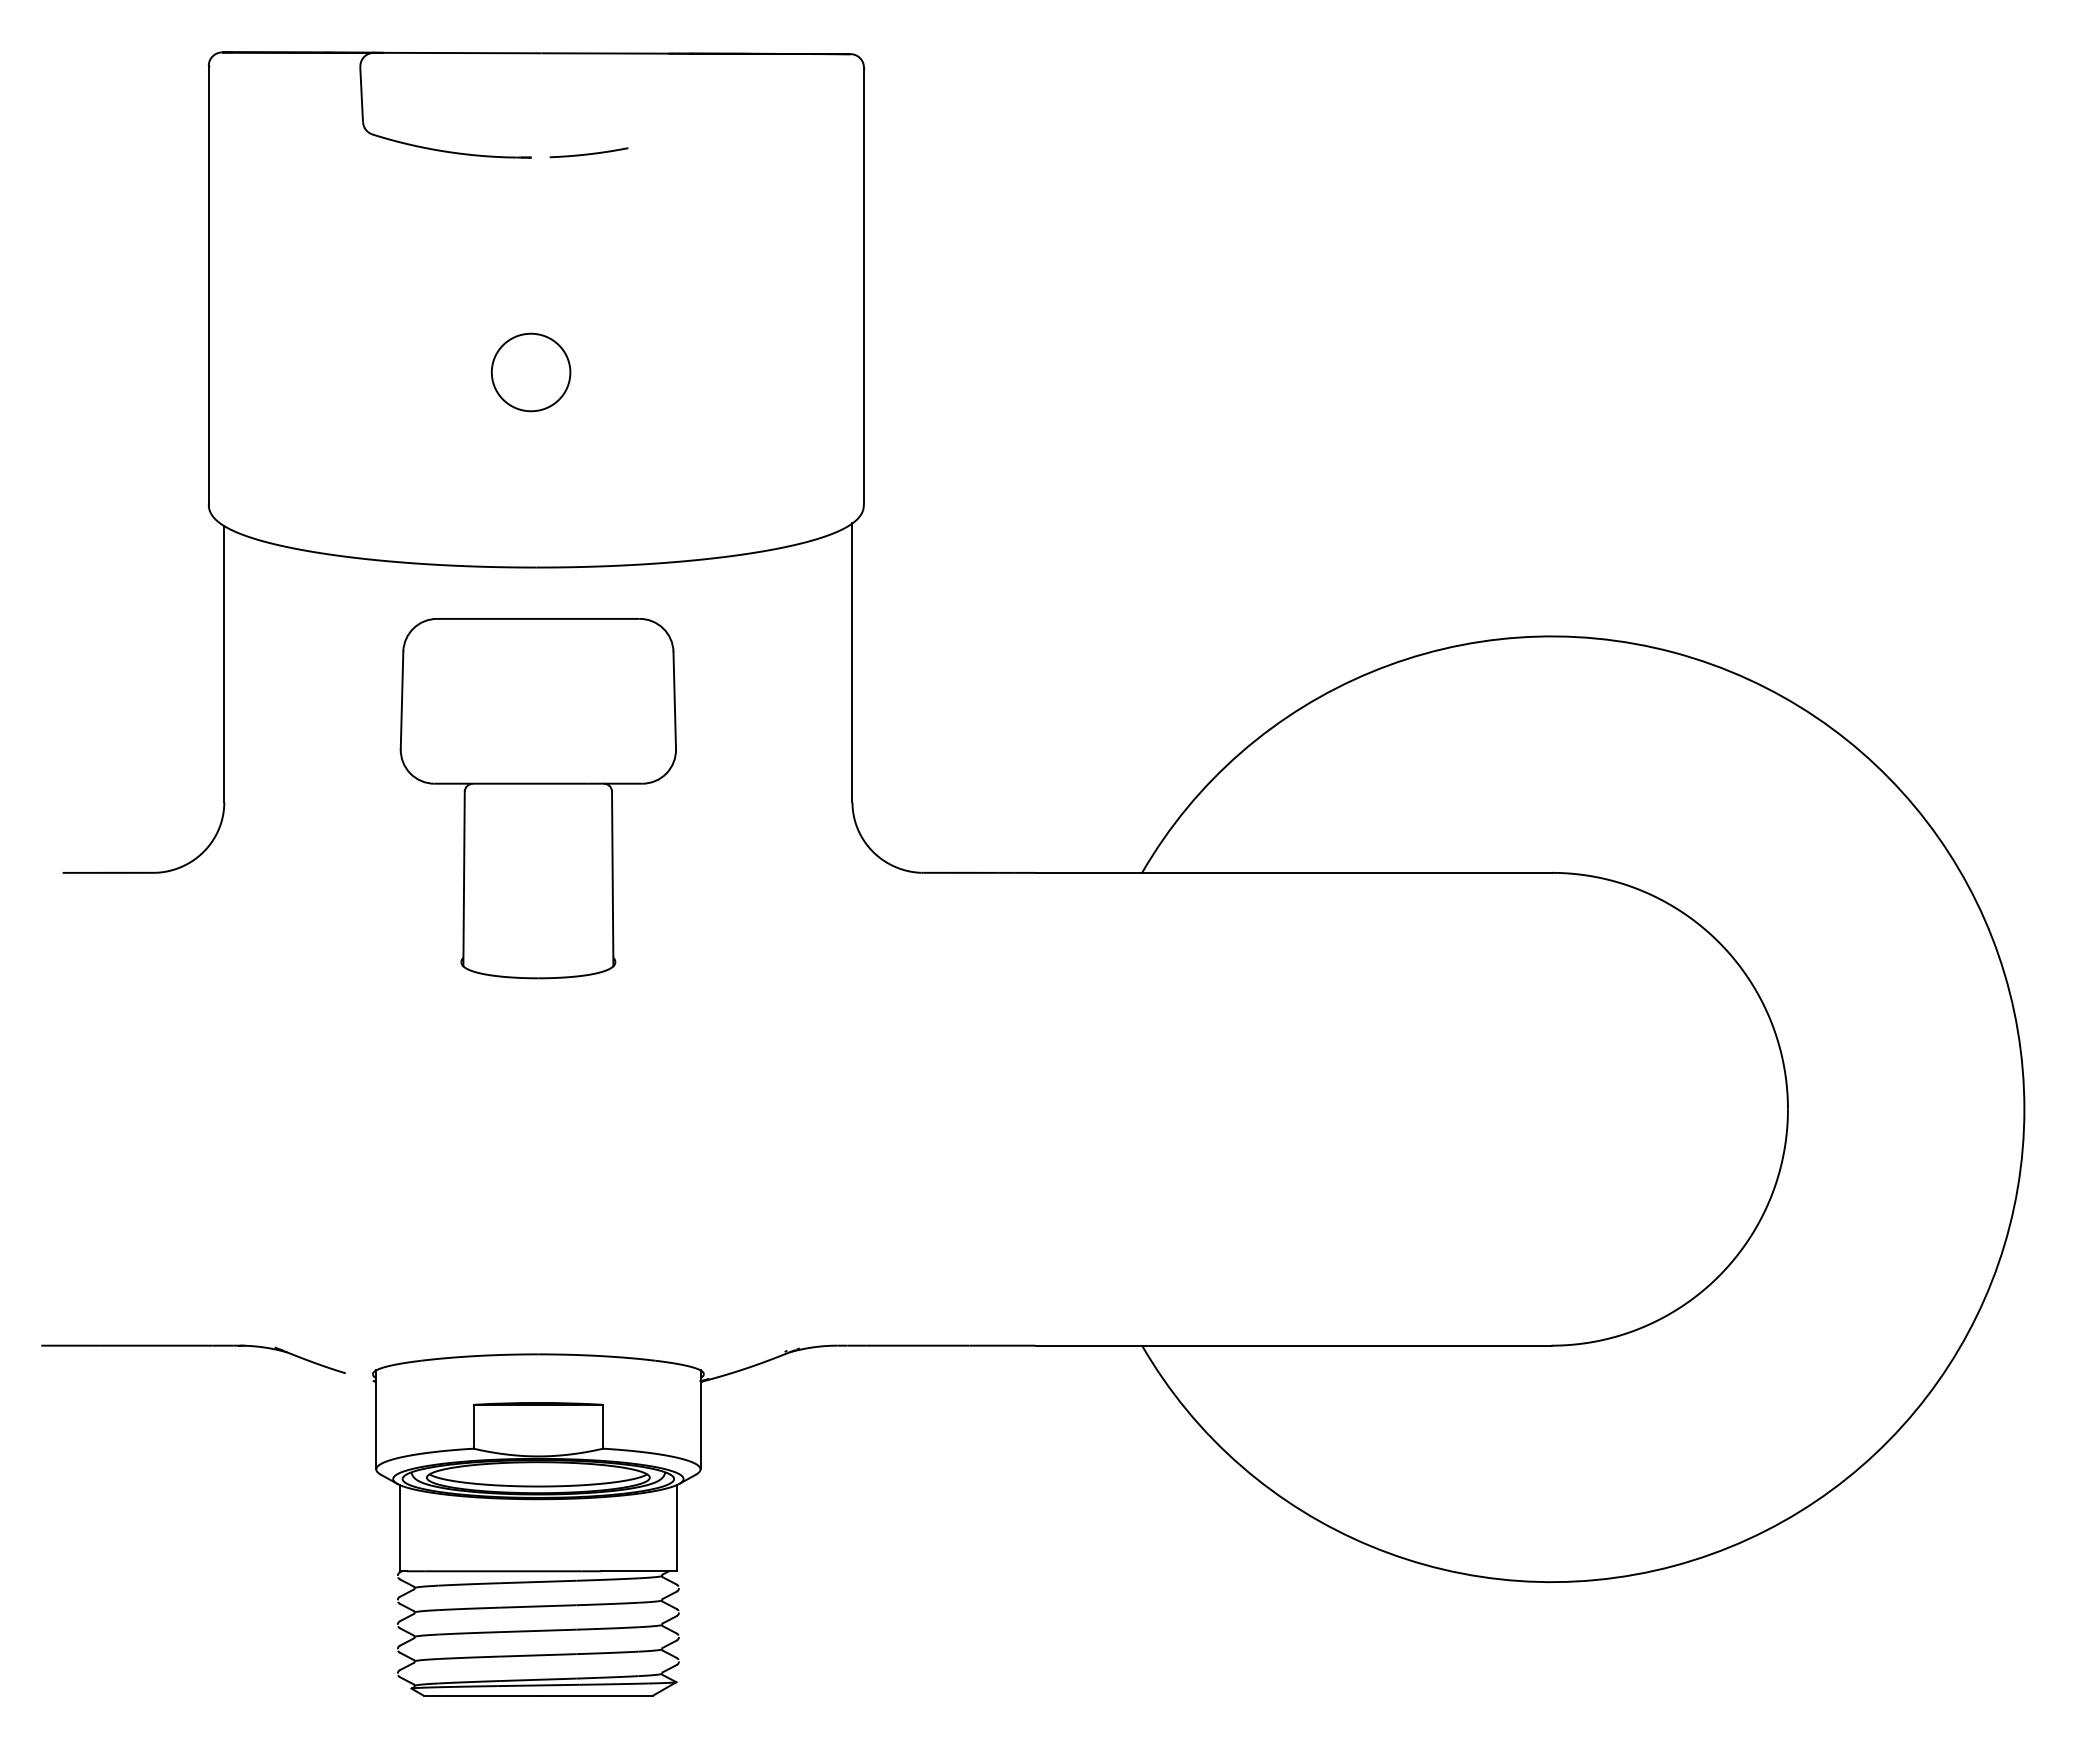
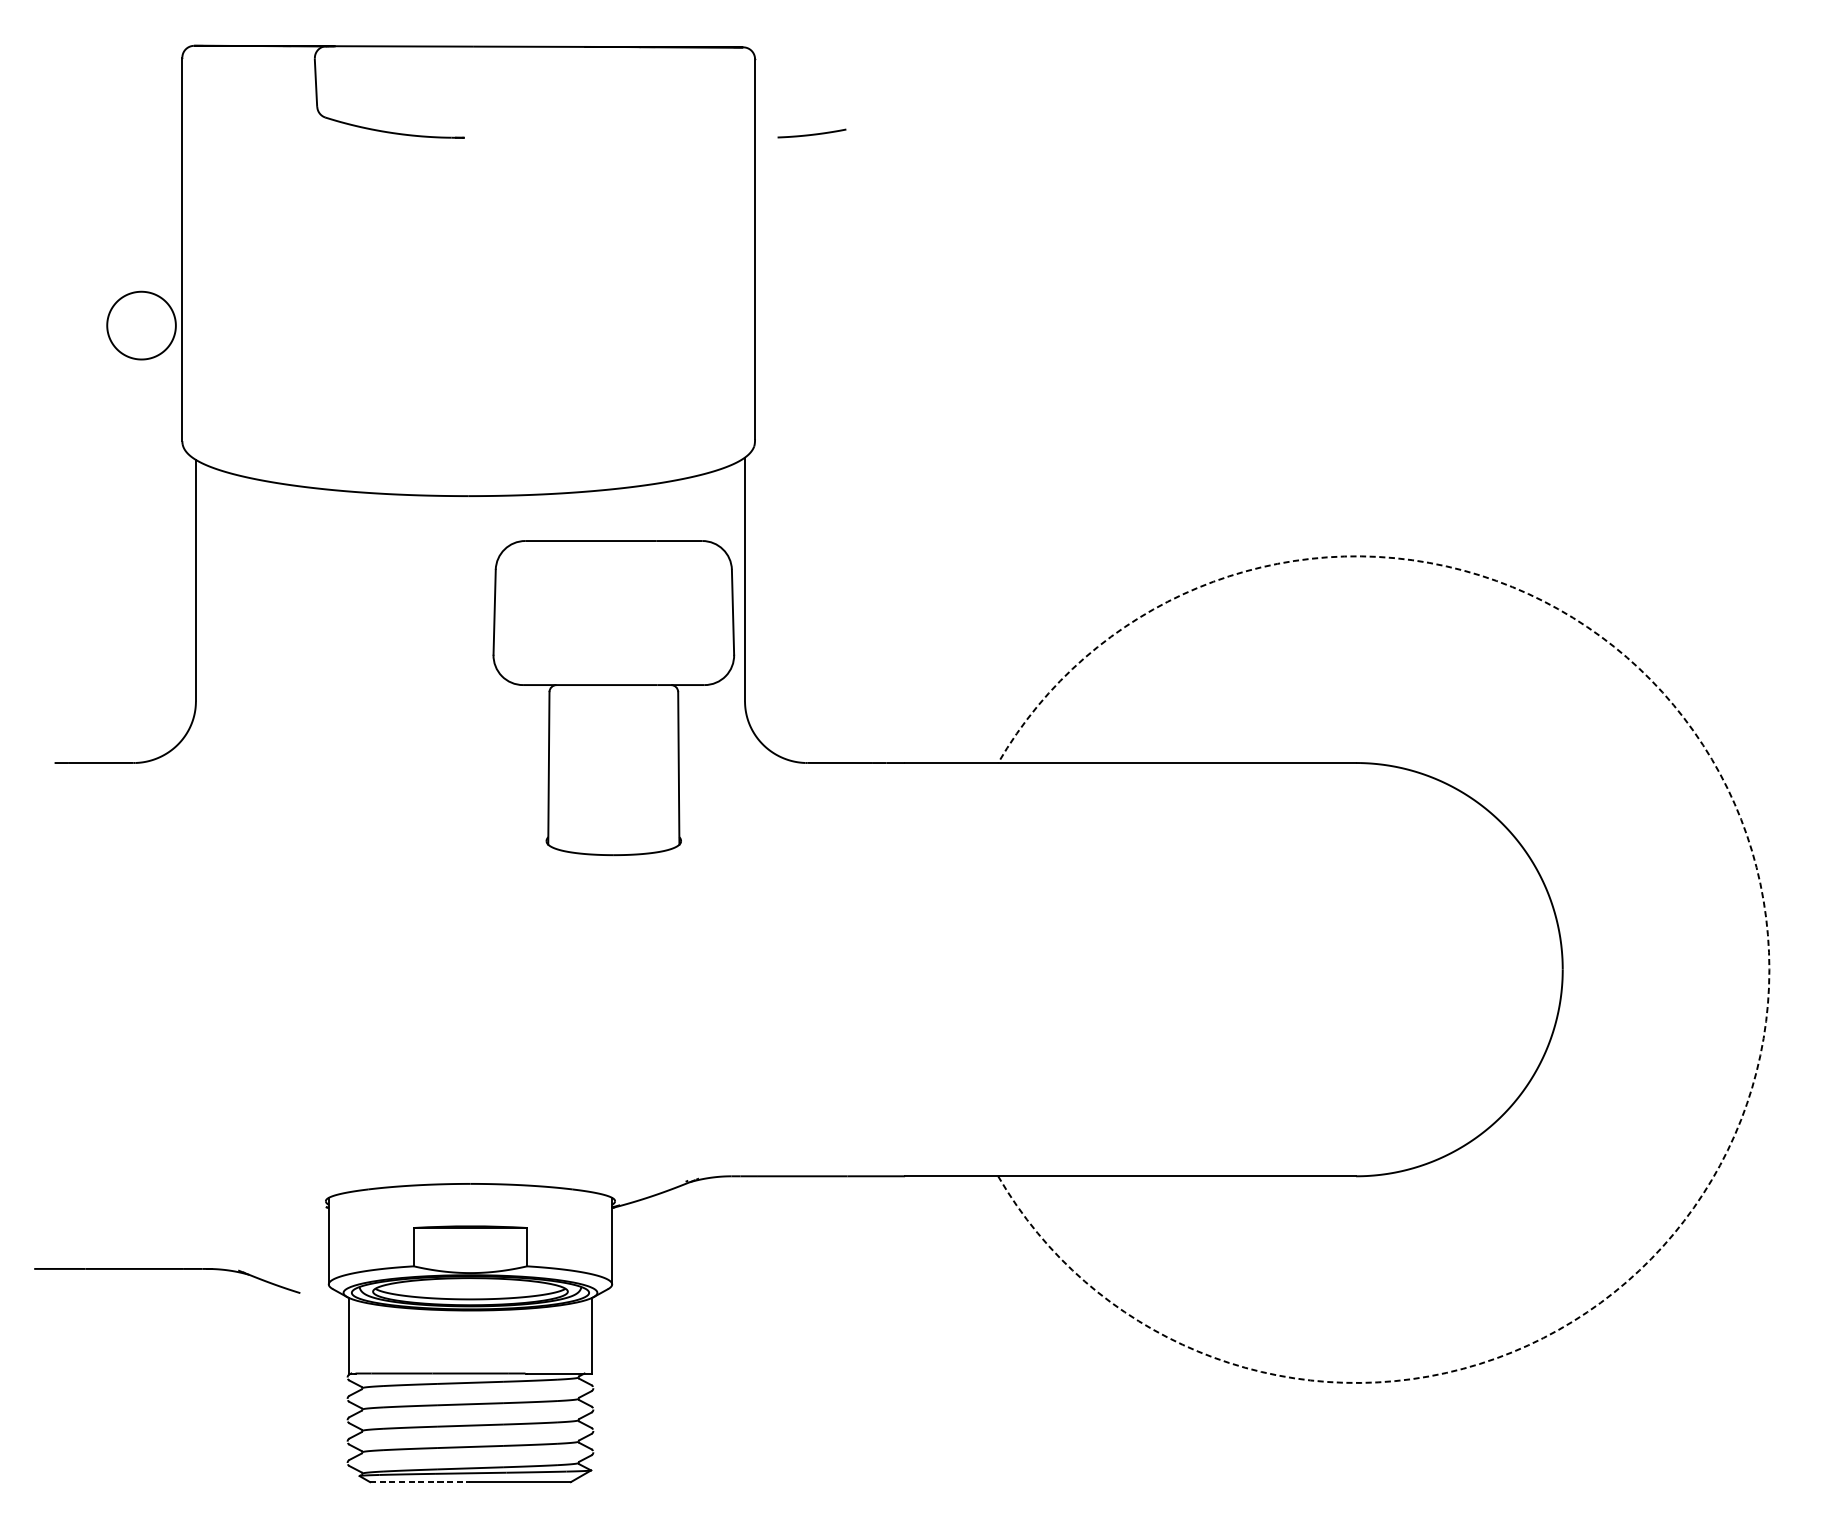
curve: (588, 153) -> (811, 134), moved
part: (530, 372) -> (141, 325), moved
part: (537, 798) -> (613, 698), moved
arc: (2024, 1109) -> (1769, 969), solid -> dashed
part: (193, 1346) -> (167, 1269), moved
line: (481, 1695) -> (420, 1482), solid -> dashed

